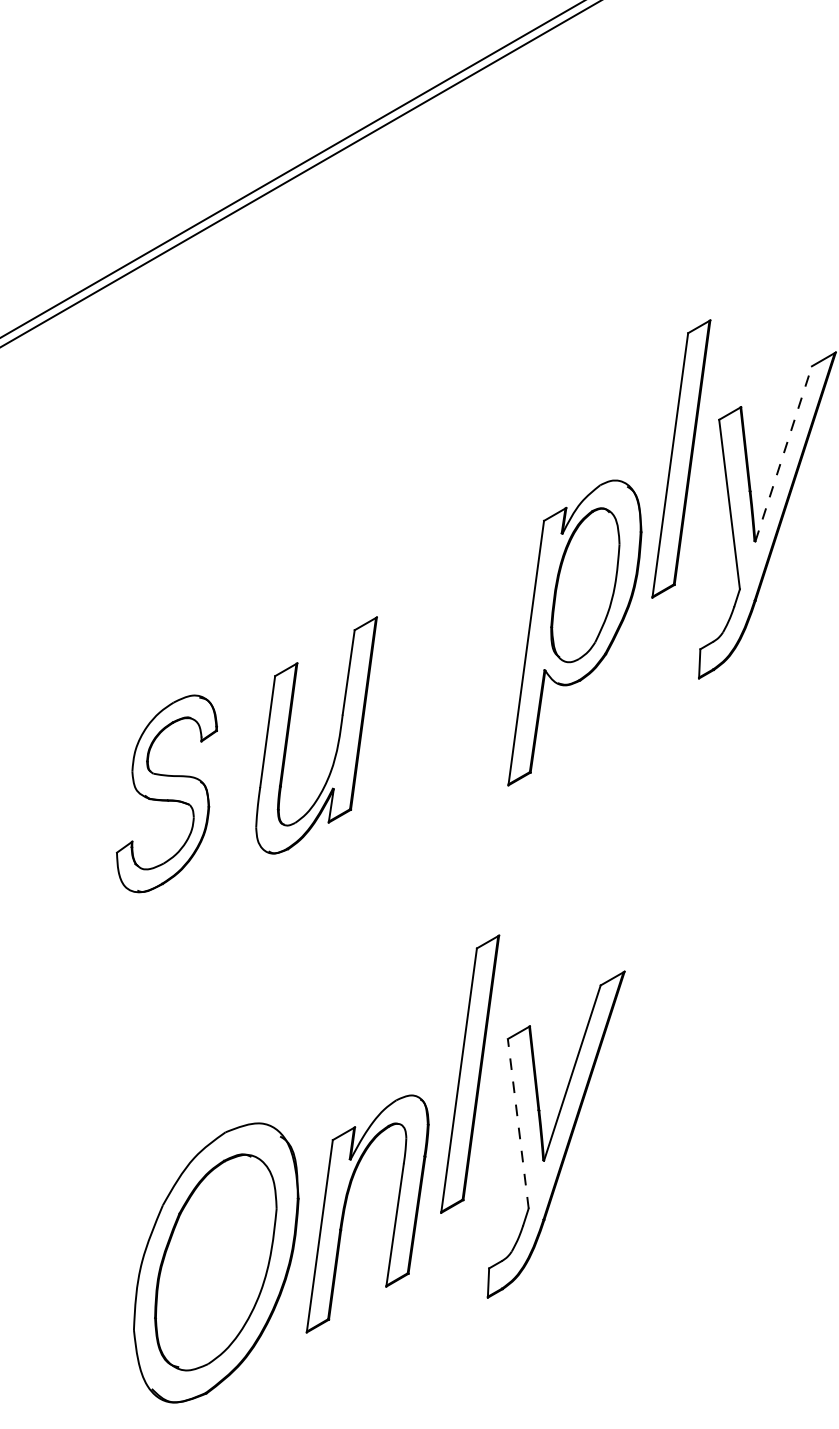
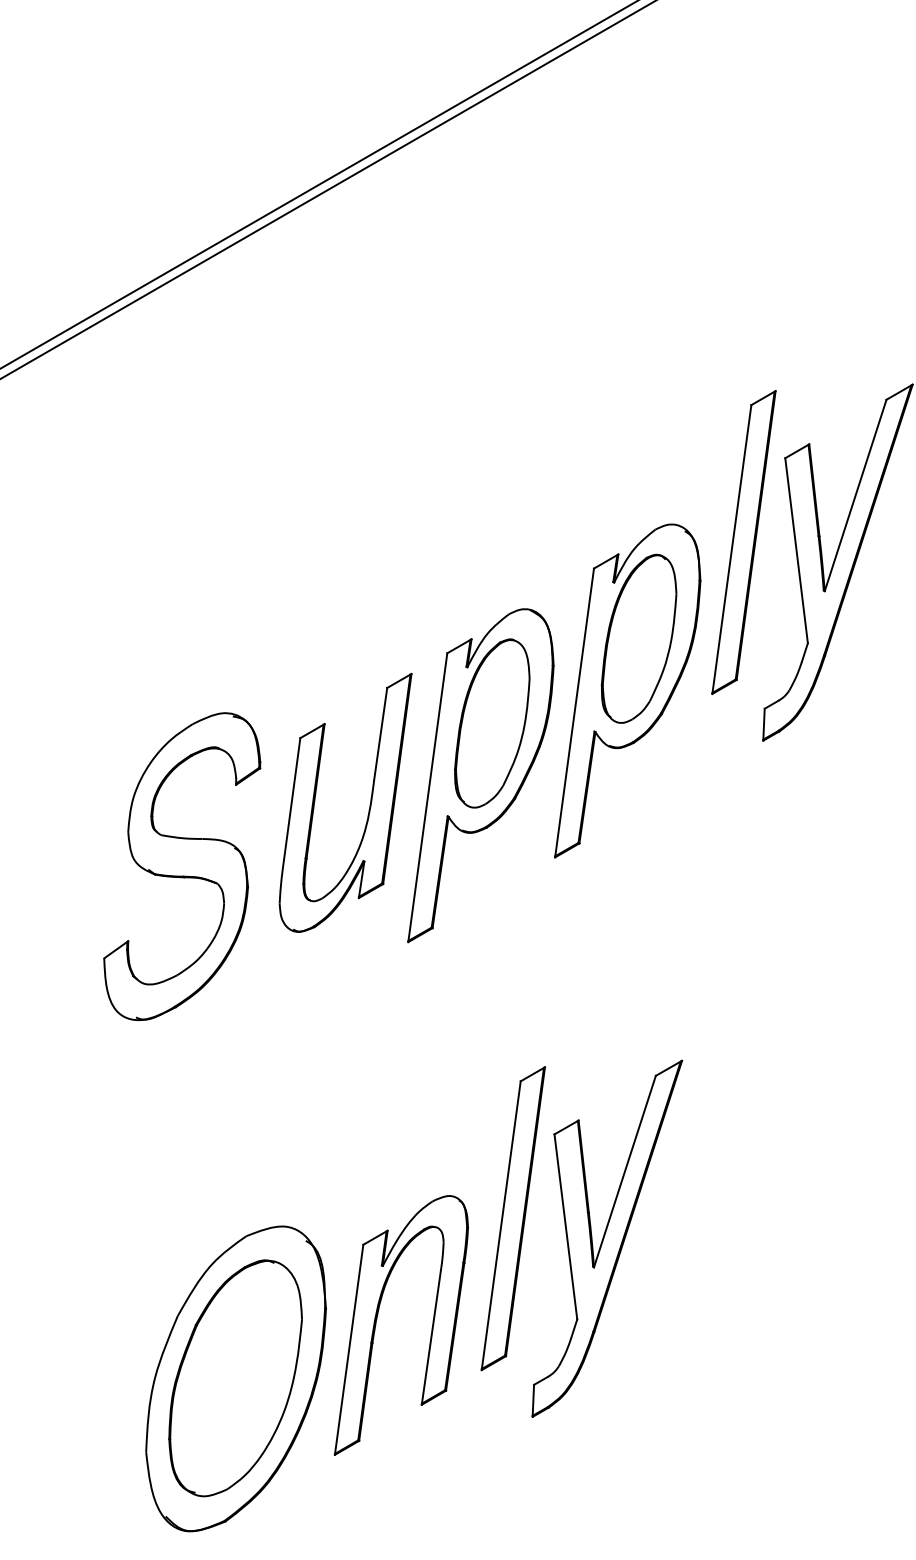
line: (783, 453) -> (855, 494), dashed -> solid
part: (681, 458) -> (744, 541), moved
part: (440, 710) -> (480, 775), added
part: (166, 793) -> (181, 866), size x1.43
part: (470, 1073) -> (513, 1217), moved
line: (518, 1123) -> (566, 1226), dashed -> solid

